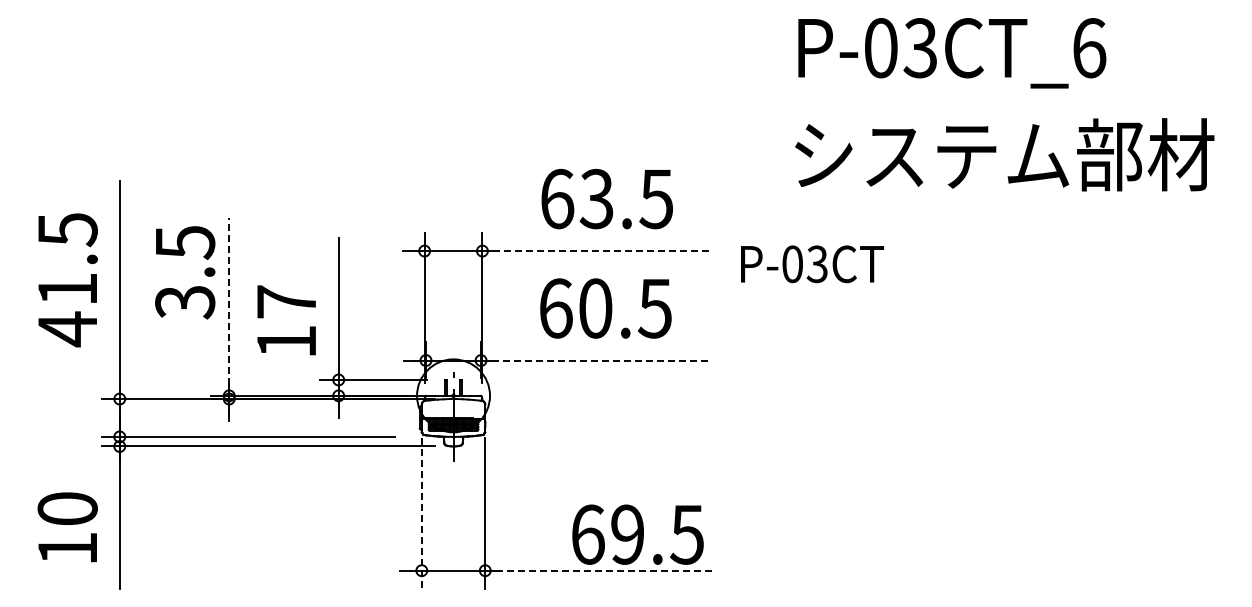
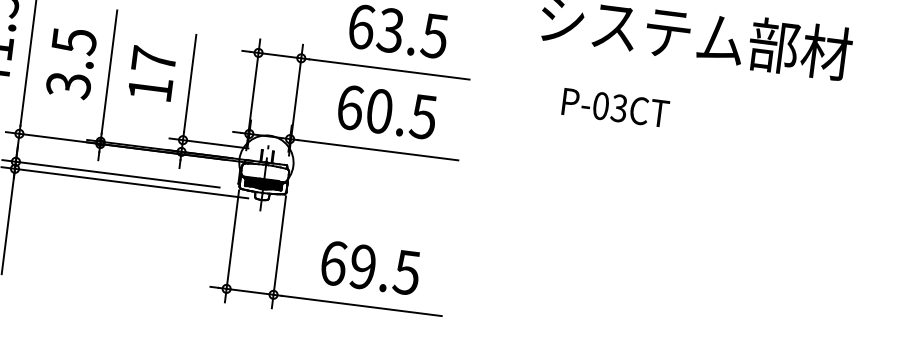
line: (602, 251) -> (389, 69), dashed -> solid
text: (812, 264) -> (615, 108), moved
text: (185, 272) -> (71, 63), moved
line: (229, 301) -> (109, 71), dashed -> solid
text: (286, 320) -> (152, 73), moved
line: (600, 360) -> (378, 150), dashed -> solid
line: (421, 513) -> (231, 246), dashed -> solid
text: (637, 534) -> (370, 267), moved
line: (605, 570) -> (362, 305), dashed -> solid

